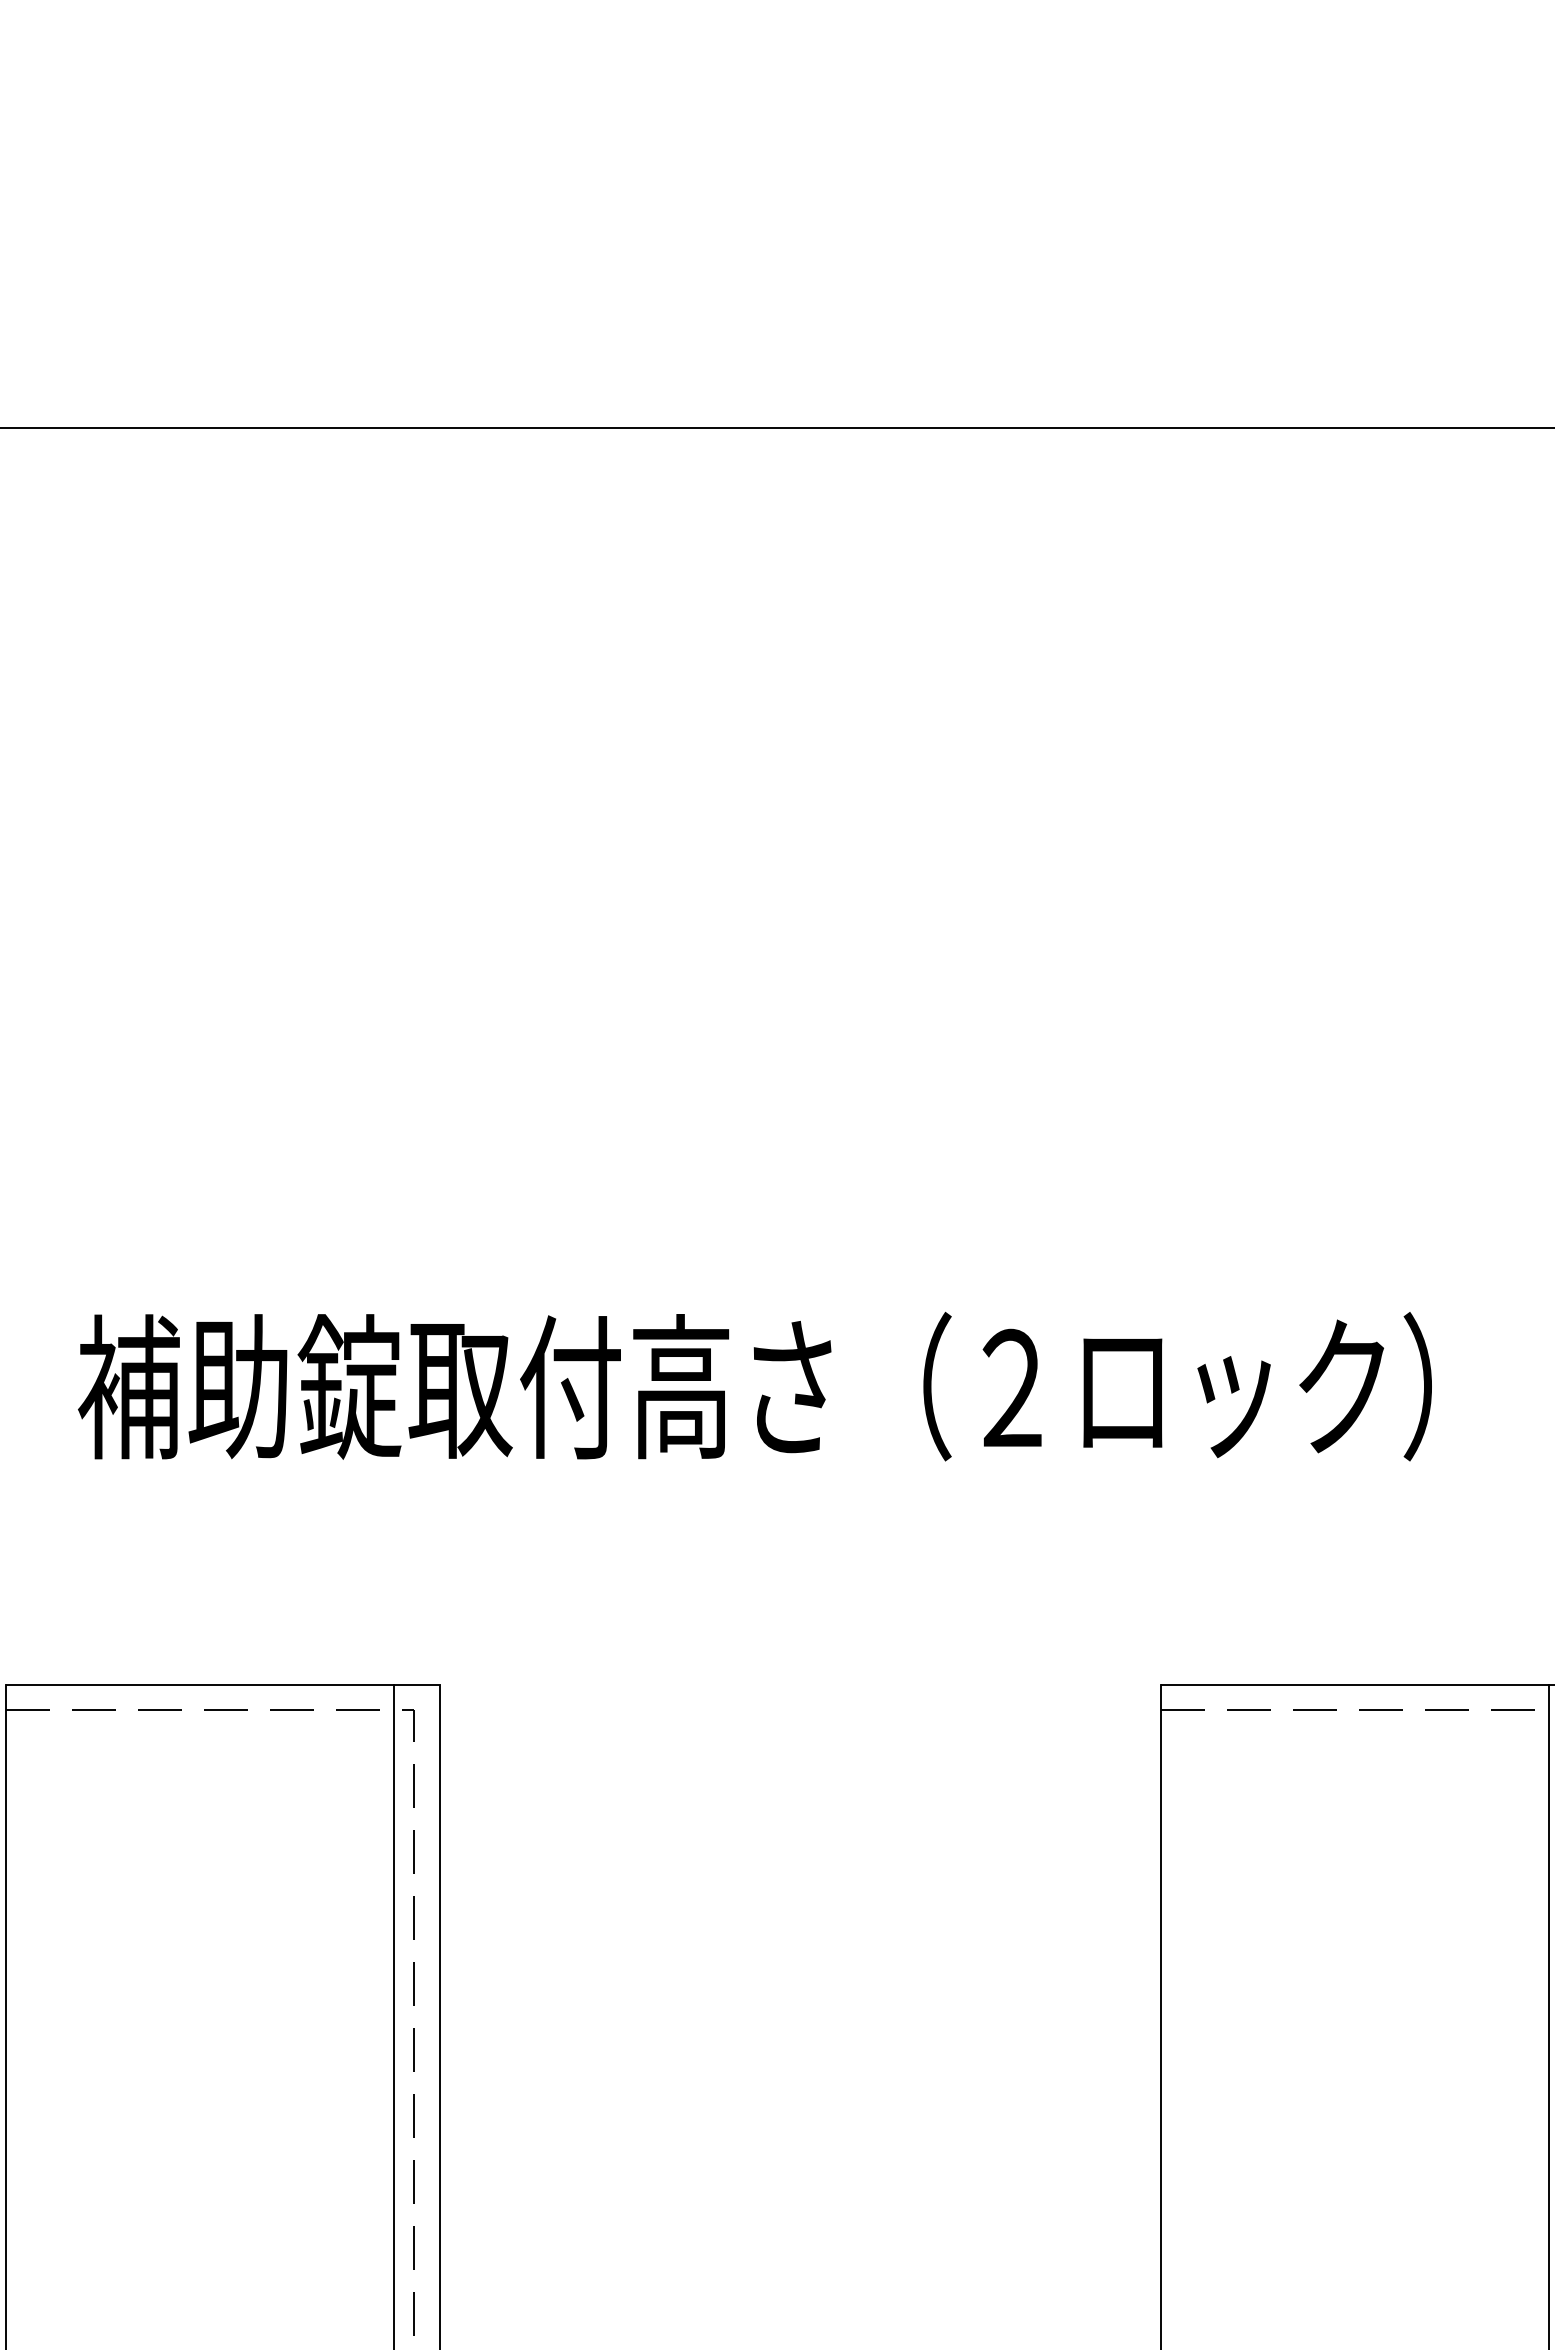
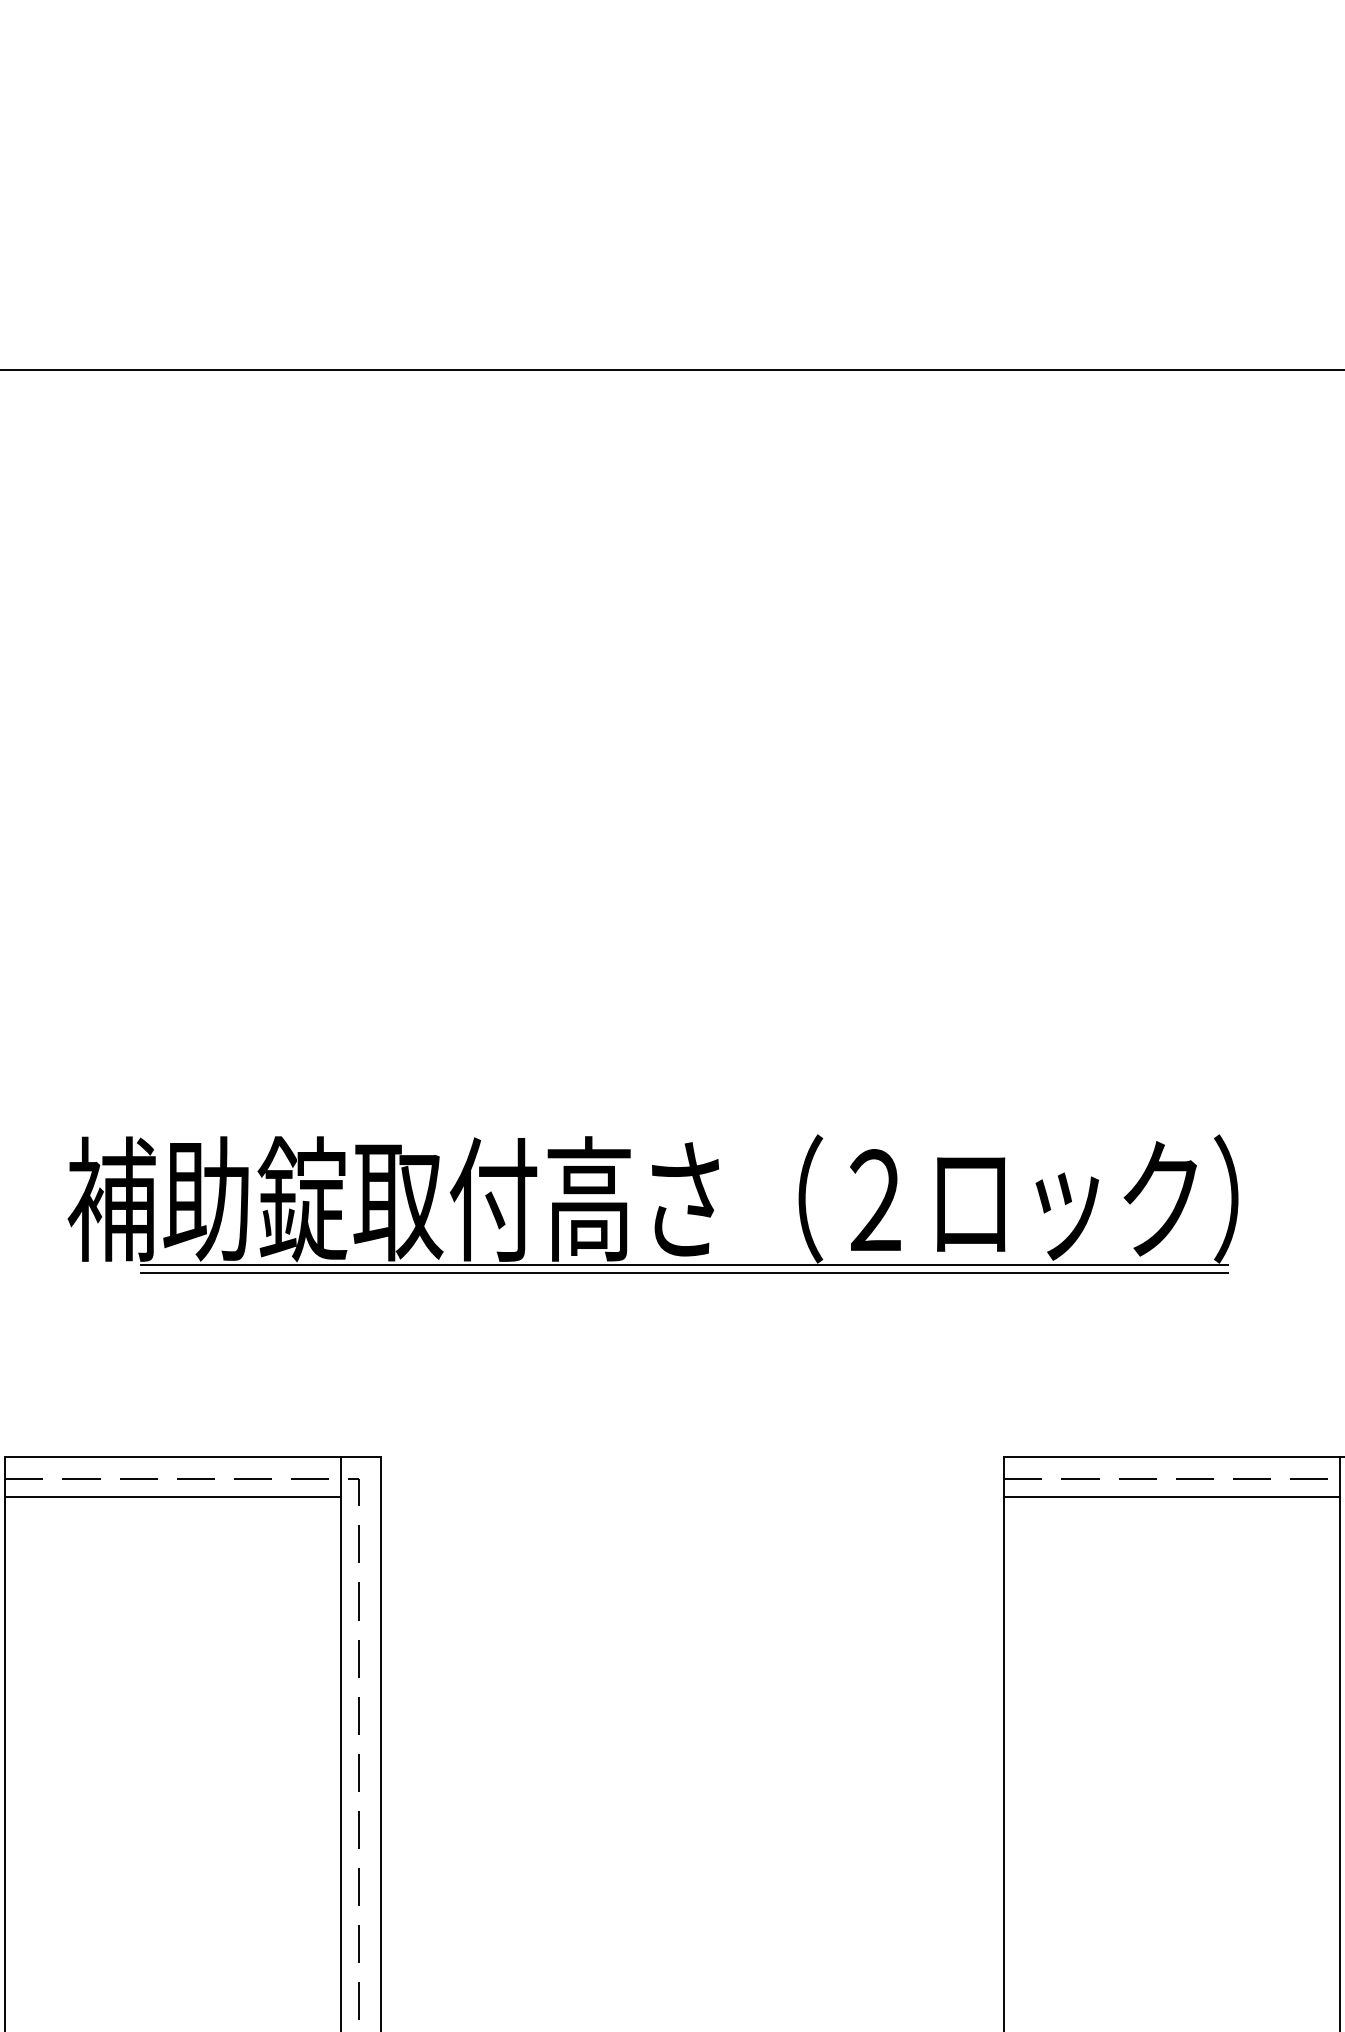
line: (791, 1462) -> (684, 1264), added
line: (791, 1471) -> (684, 1272), added
line: (199, 1730) -> (172, 1496), added
line: (1355, 1730) -> (1172, 1496), added

